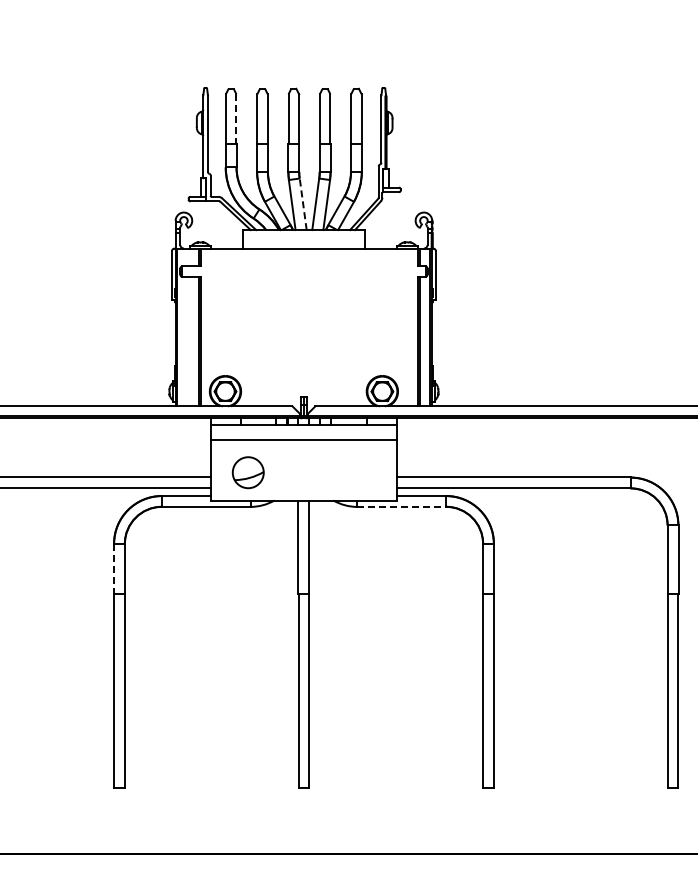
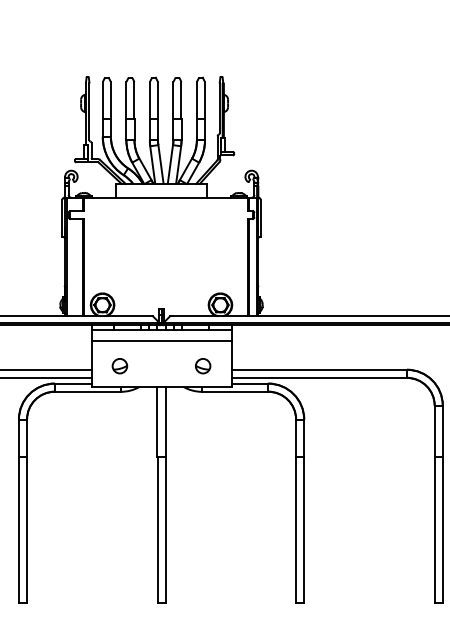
line: (236, 119) -> (110, 100), dashed -> solid
line: (303, 204) -> (161, 164), dashed -> solid
part: (248, 472) -> (119, 365), size x0.62
part: (358, 472) -> (202, 365), added
line: (402, 506) -> (235, 391), dashed -> solid
line: (113, 568) -> (18, 438), dashed -> solid

